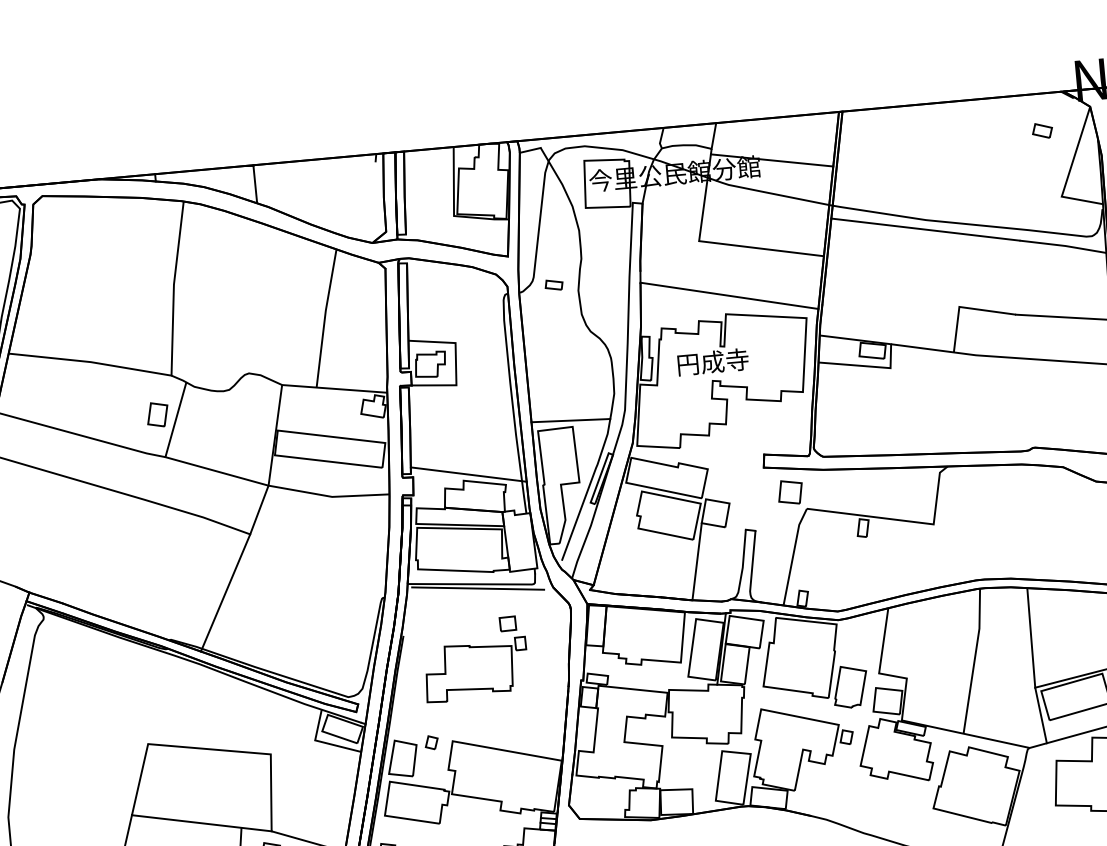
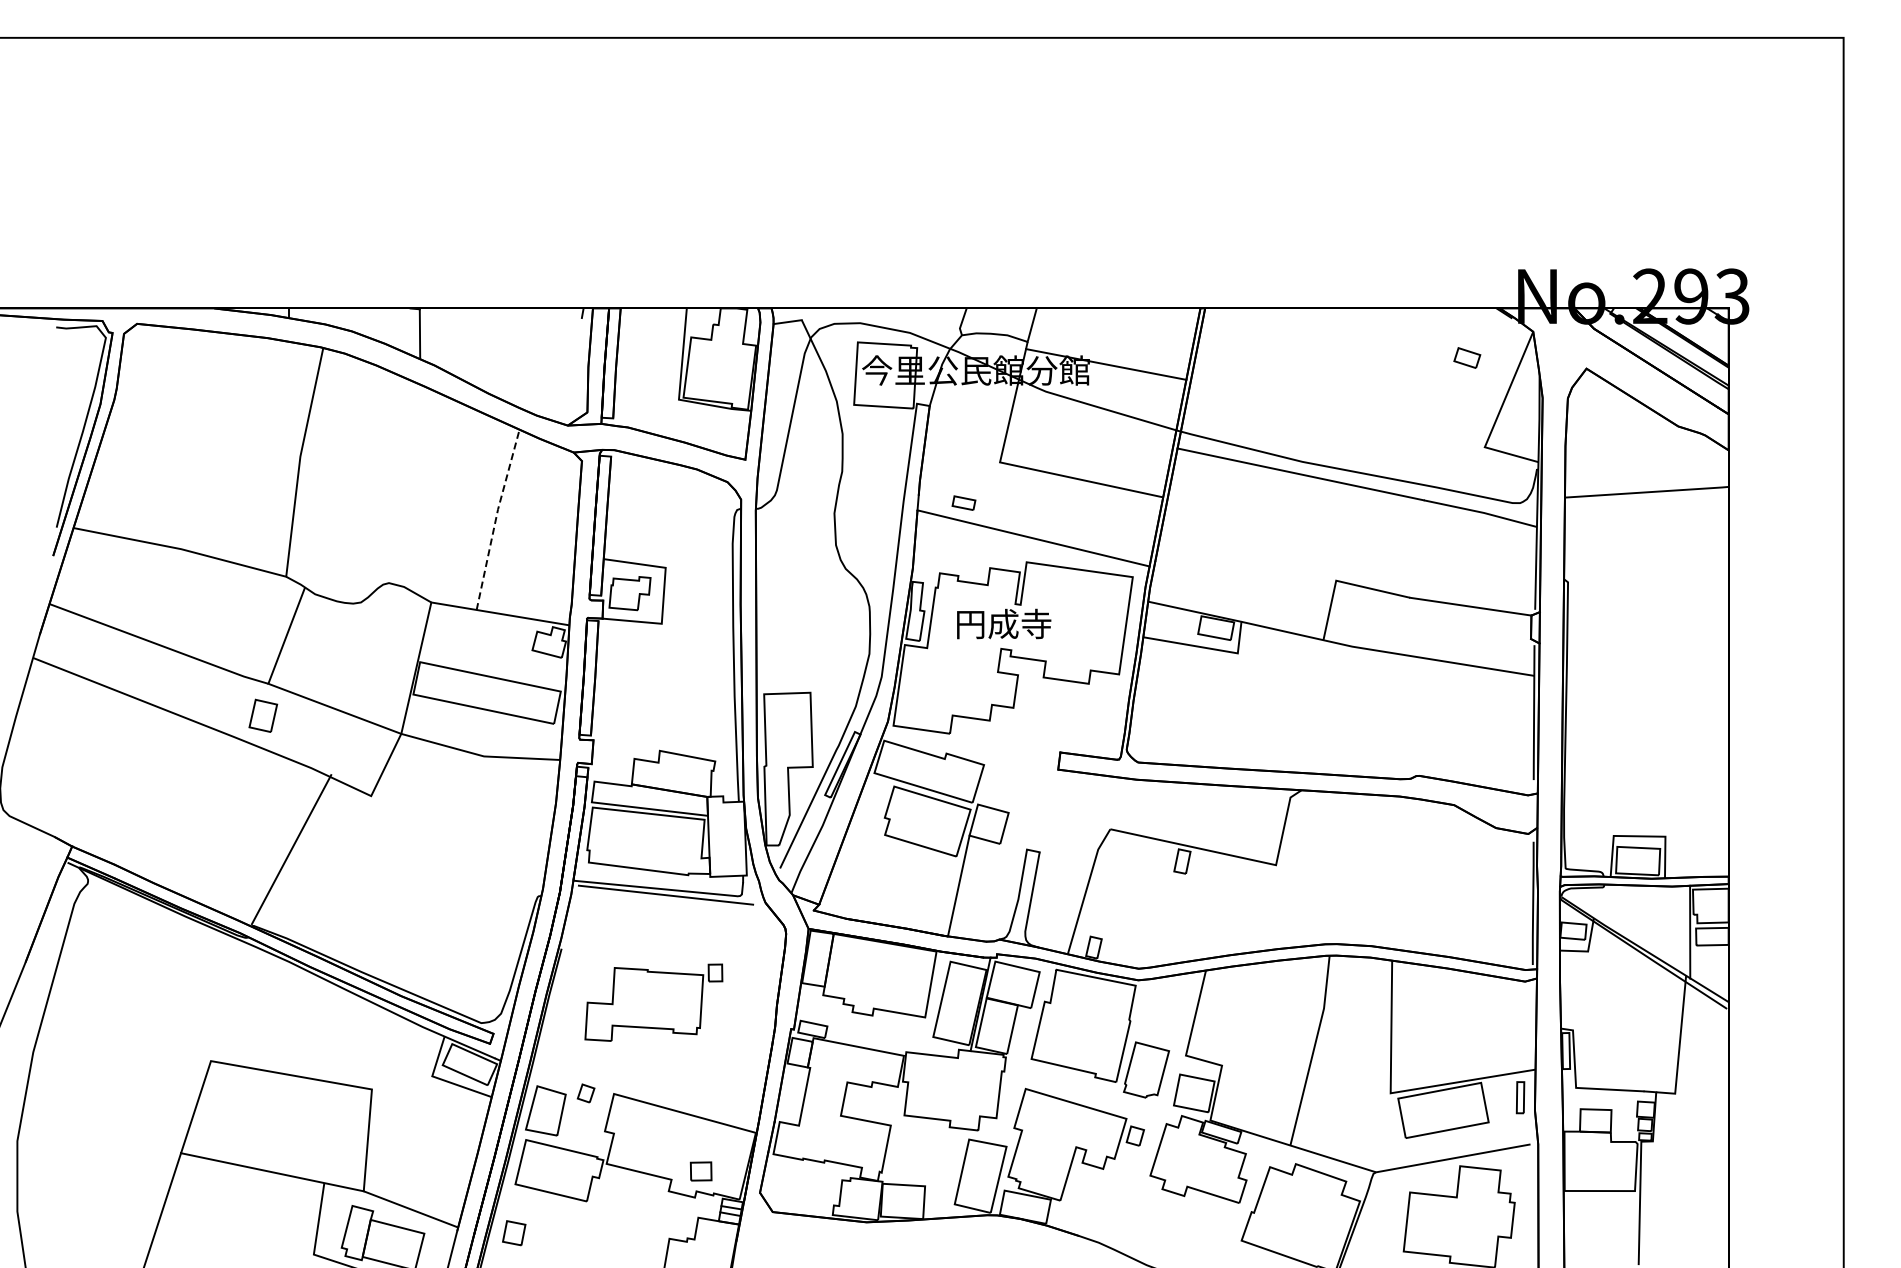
part: (553, 284) -> (963, 502), moved
line: (325, 317) -> (496, 518), solid -> dashed
part: (157, 414) -> (263, 715), moved
line: (570, 420) -> (808, 683), removed
line: (468, 473) -> (667, 742), removed
part: (790, 492) -> (1090, 805), removed
line: (225, 592) -> (291, 849), moved
part: (507, 623) -> (700, 1171), moved
line: (1040, 715) -> (1394, 1130), removed

